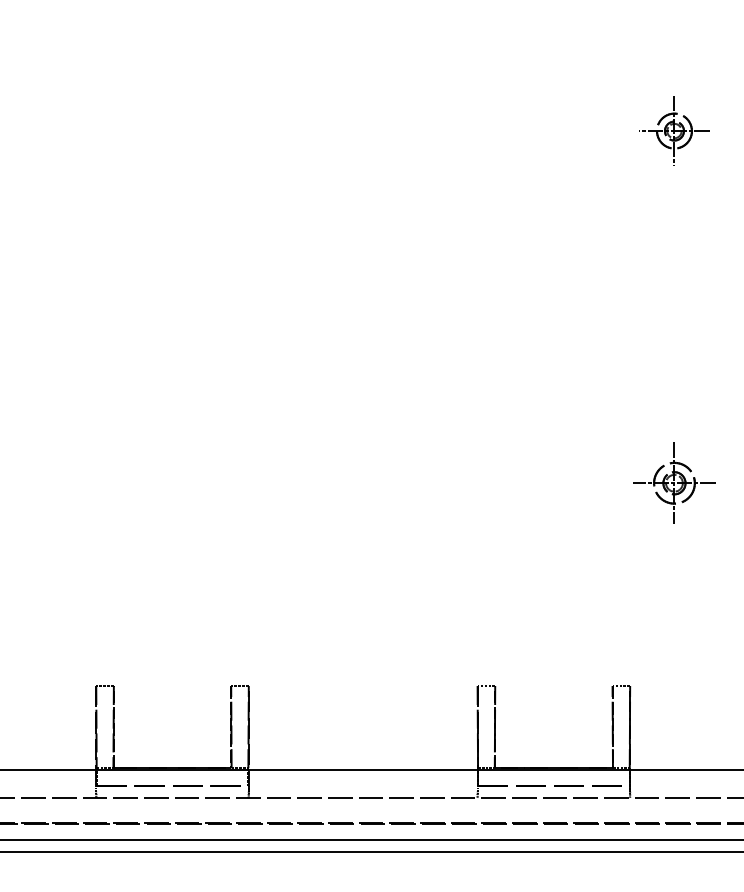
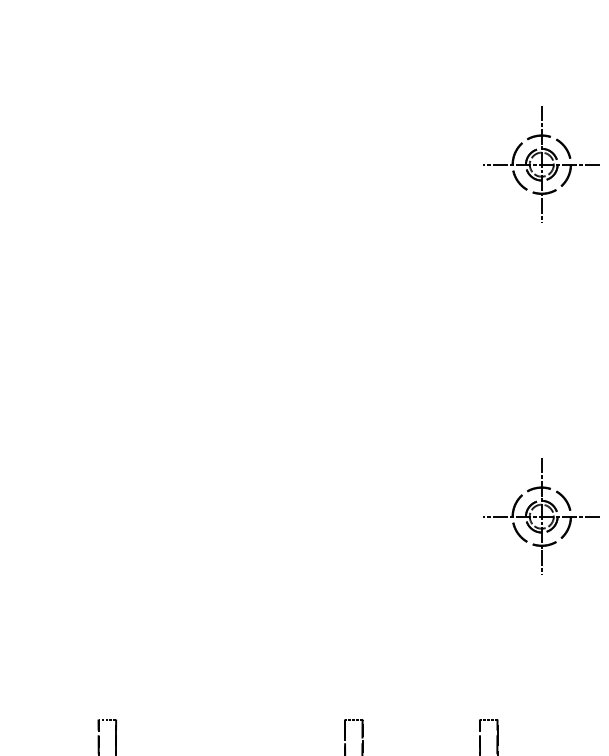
part: (674, 130) -> (541, 164), size x1.67
part: (674, 483) -> (541, 517), size x1.43

